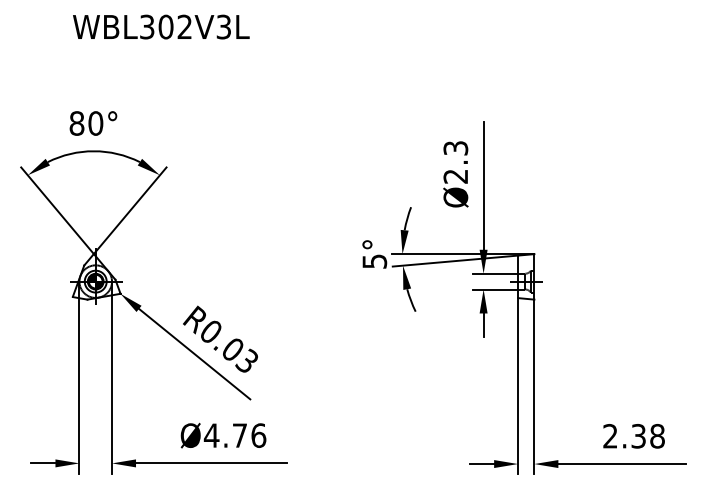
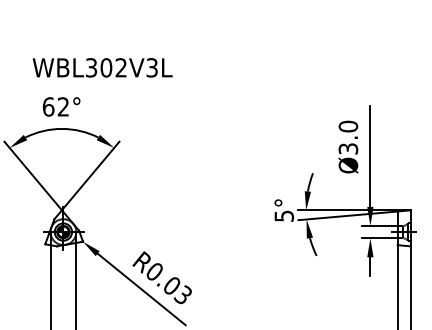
text: (161, 26) -> (102, 67), moved
text: (86, 123) -> (56, 106), 80° -> 62°
text: (455, 162) -> (348, 137), Ø2.3 -> Ø3.0

